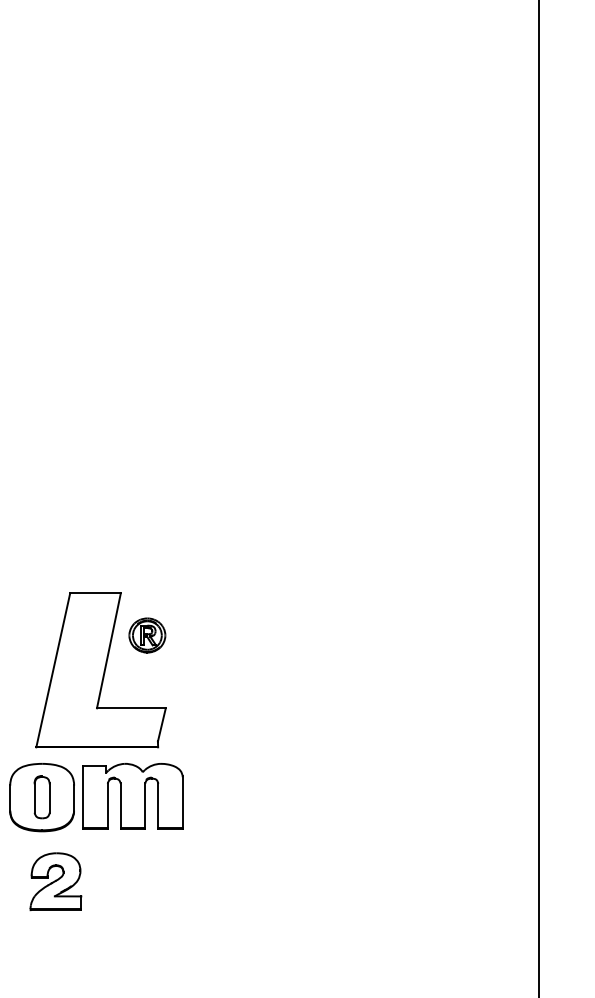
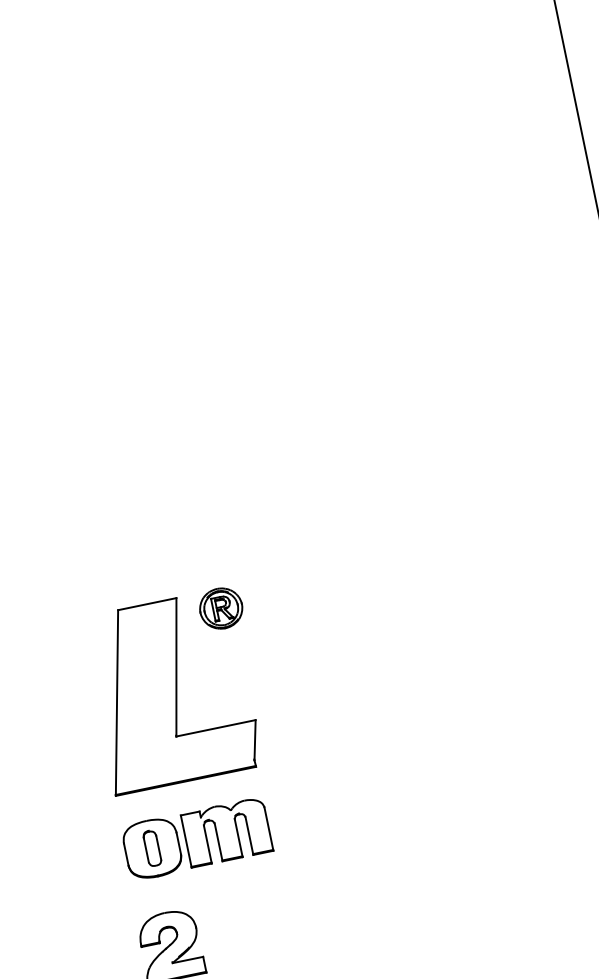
part: (147, 635) -> (221, 608), moved
part: (96, 797) -> (197, 839), size x0.71

